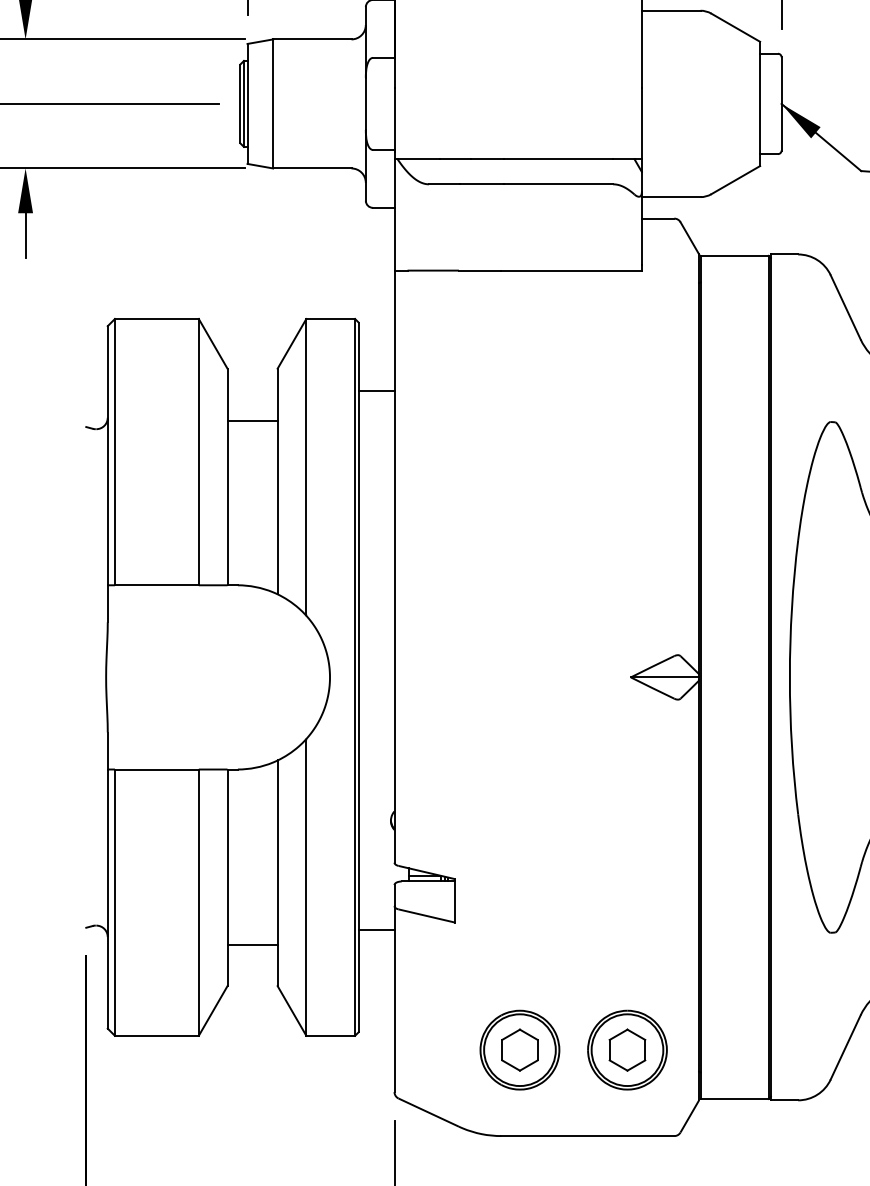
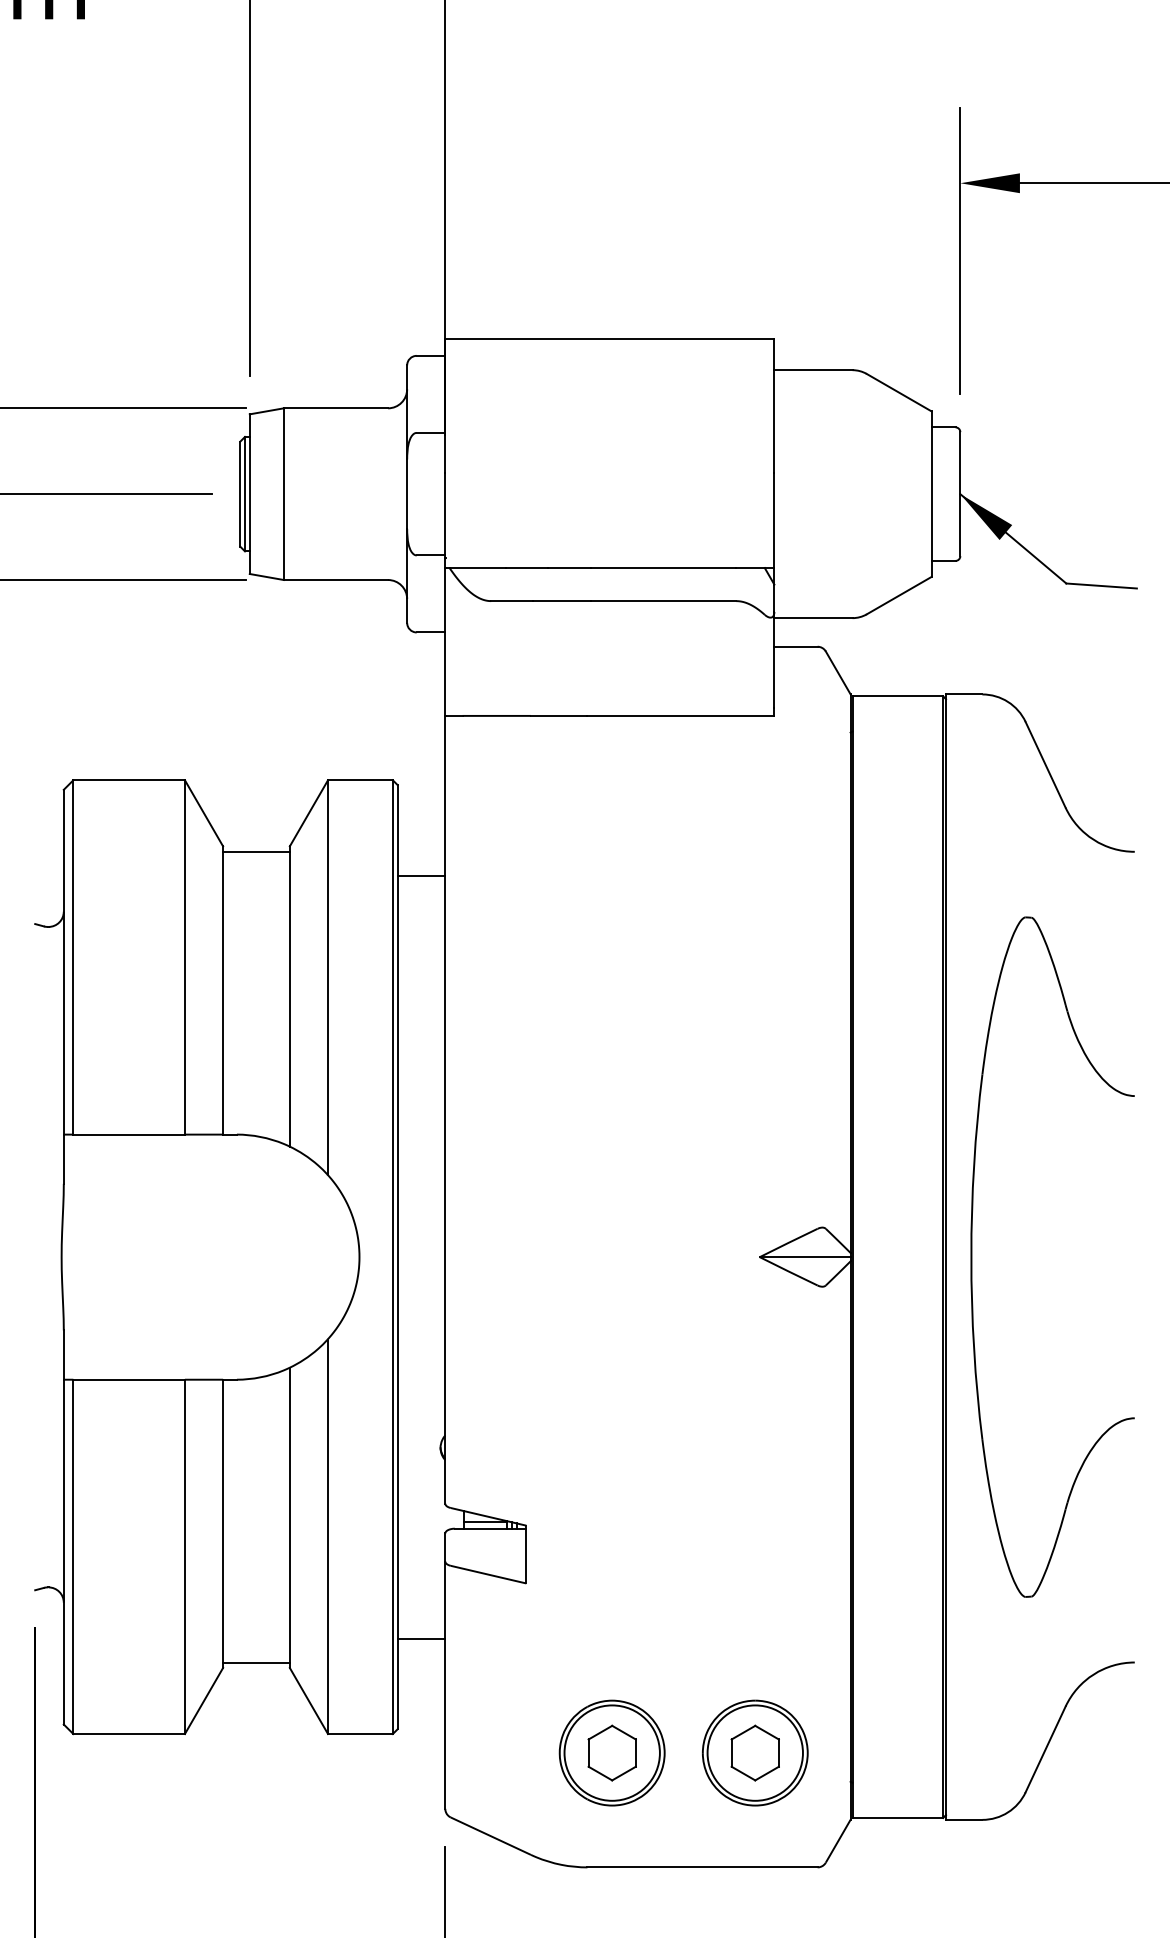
line: (252, 420) -> (256, 851), moved
line: (376, 929) -> (421, 1638), moved
line: (252, 945) -> (256, 1662), moved

